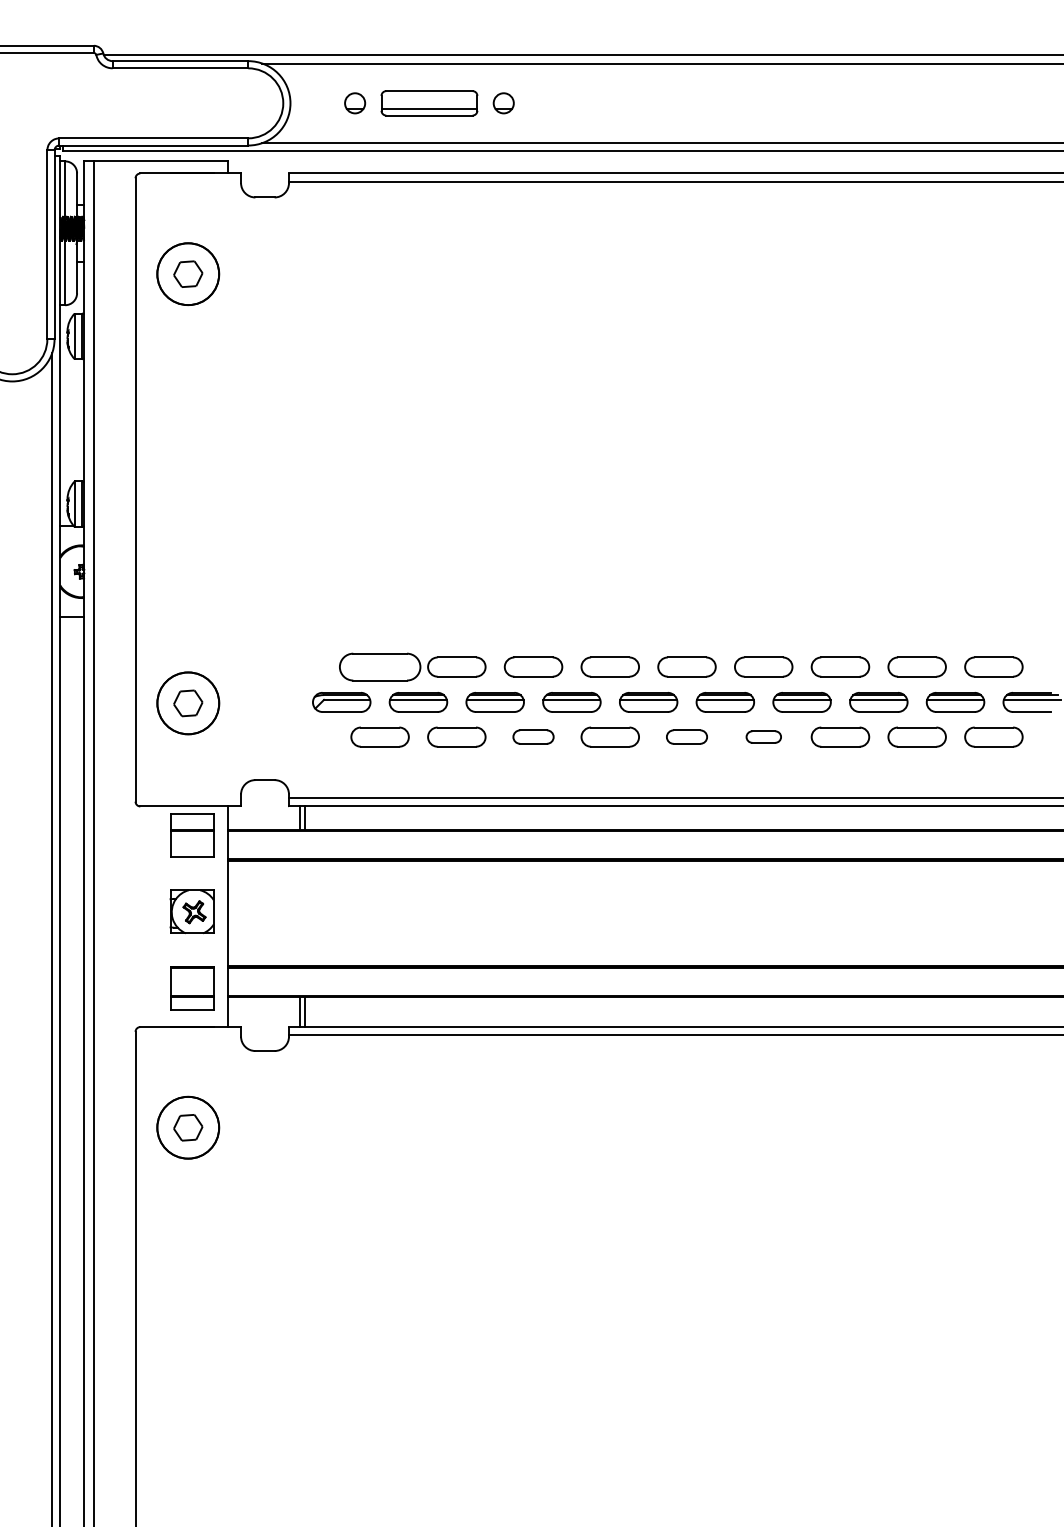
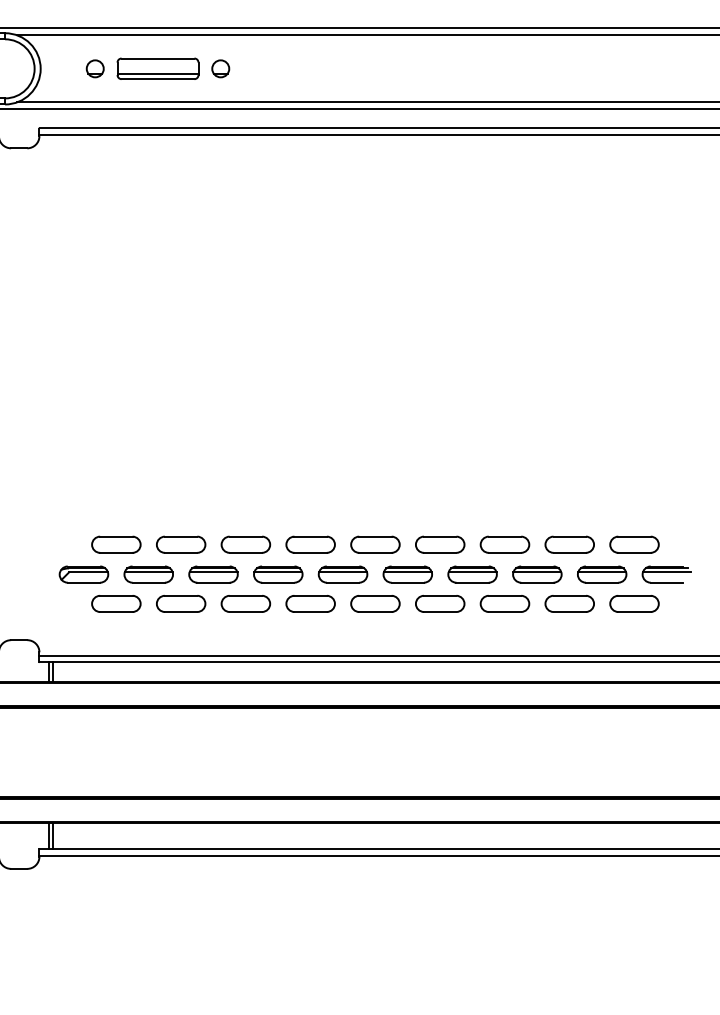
part: (379, 666) -> (115, 544), size x0.71
part: (533, 736) -> (245, 603), size x1.43
part: (686, 736) -> (375, 603), size x1.43
part: (763, 736) -> (440, 603), size x1.67

